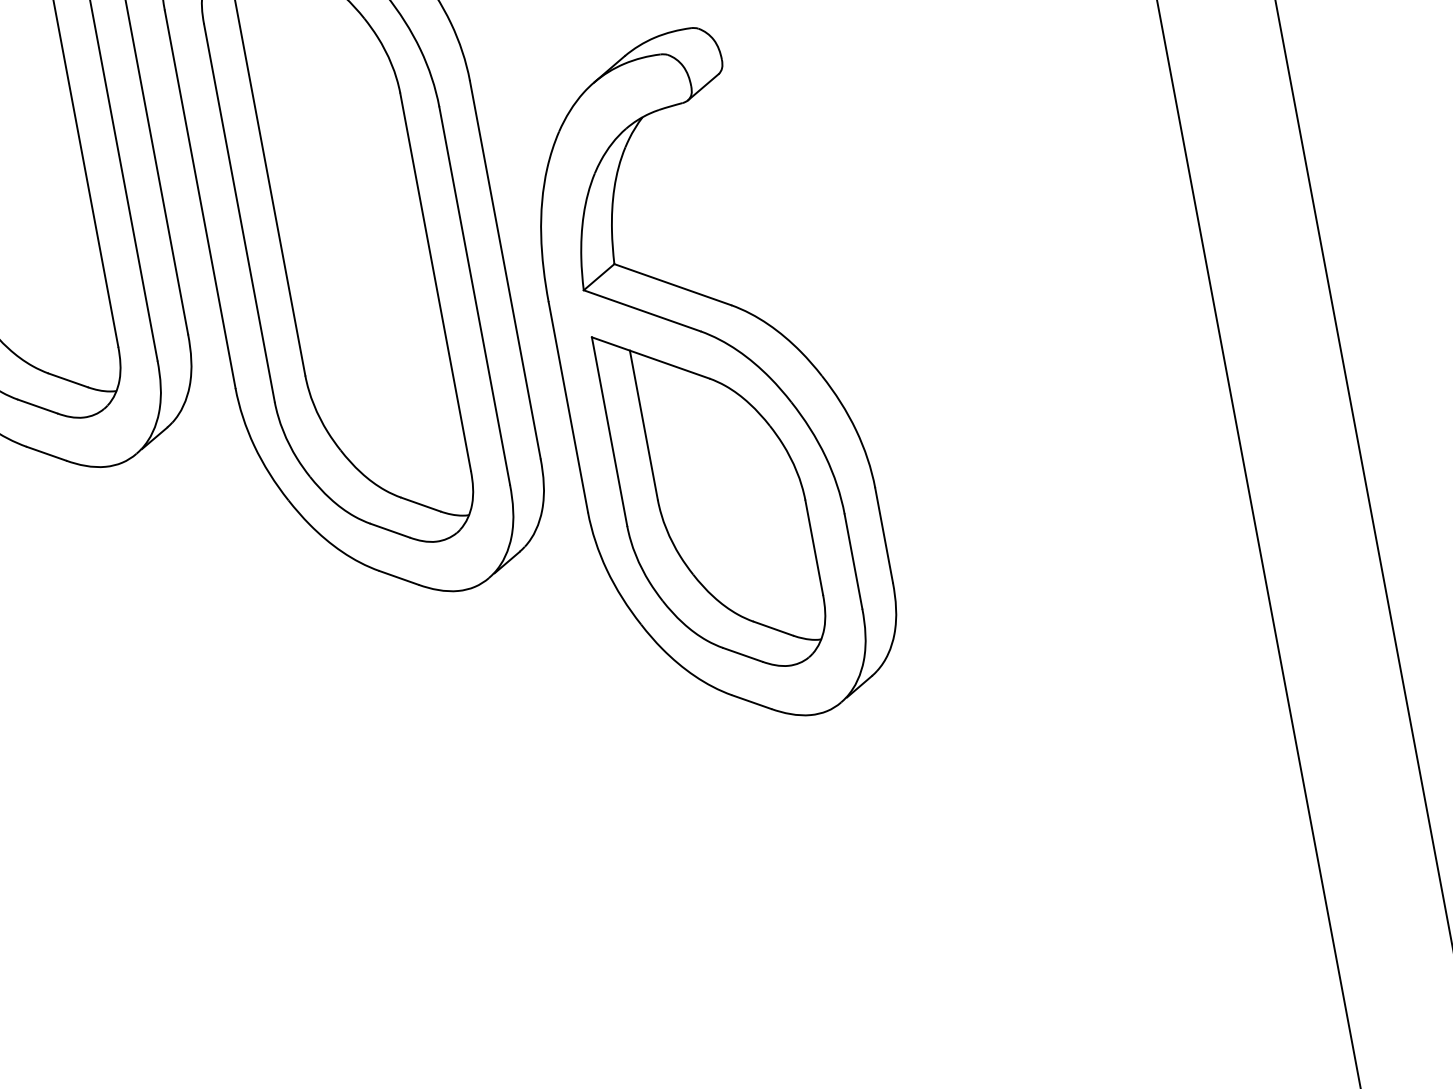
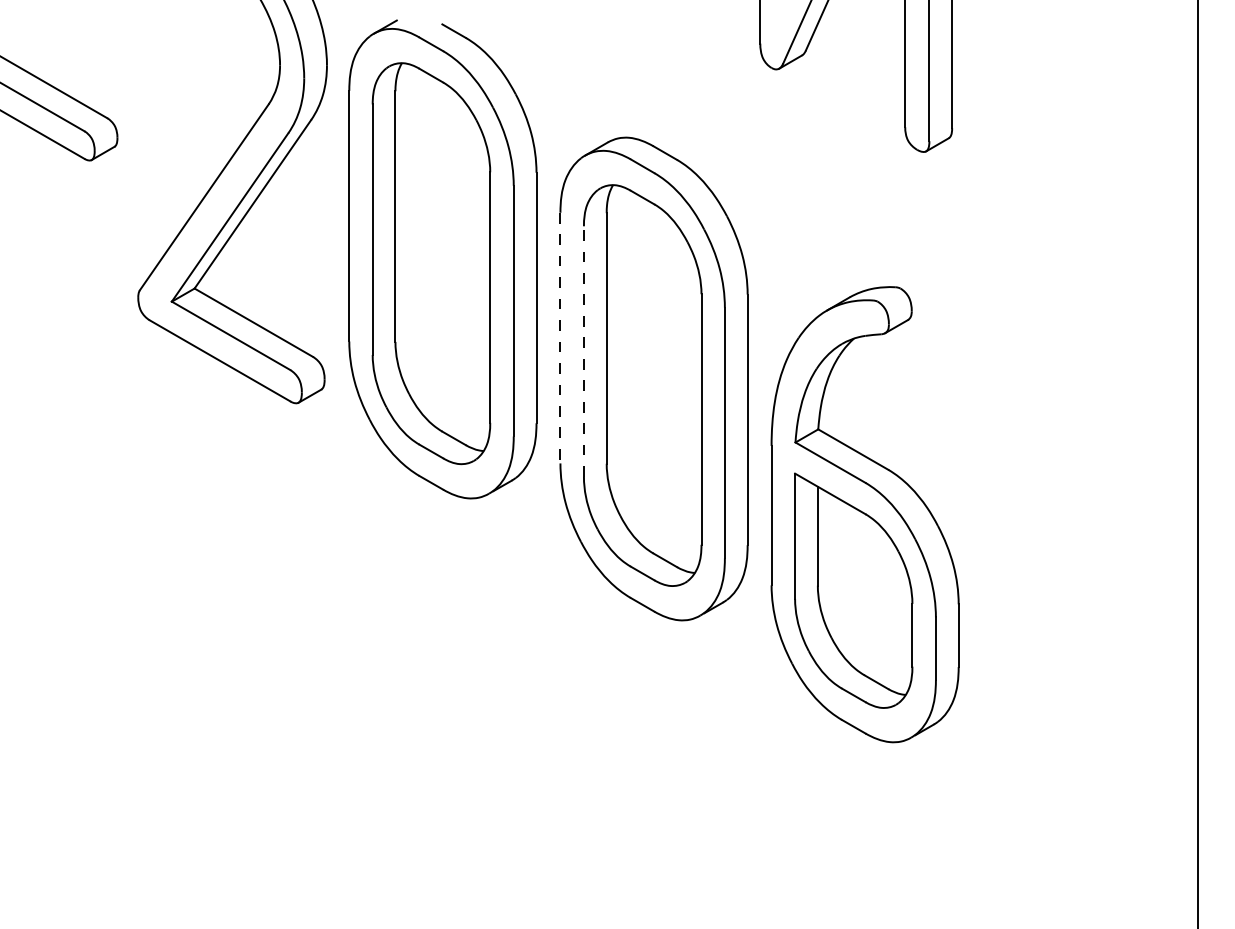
line: (200, 199) -> (560, 338), solid -> dashed
line: (238, 212) -> (583, 351), solid -> dashed

